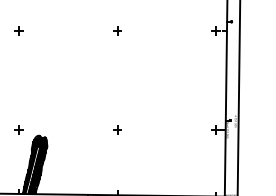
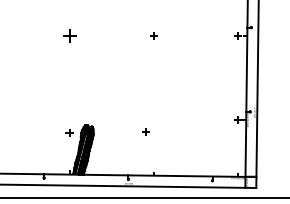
part: (18, 30) -> (69, 35), size x1.6
part: (18, 129) -> (69, 132), moved
part: (117, 129) -> (145, 131), moved

